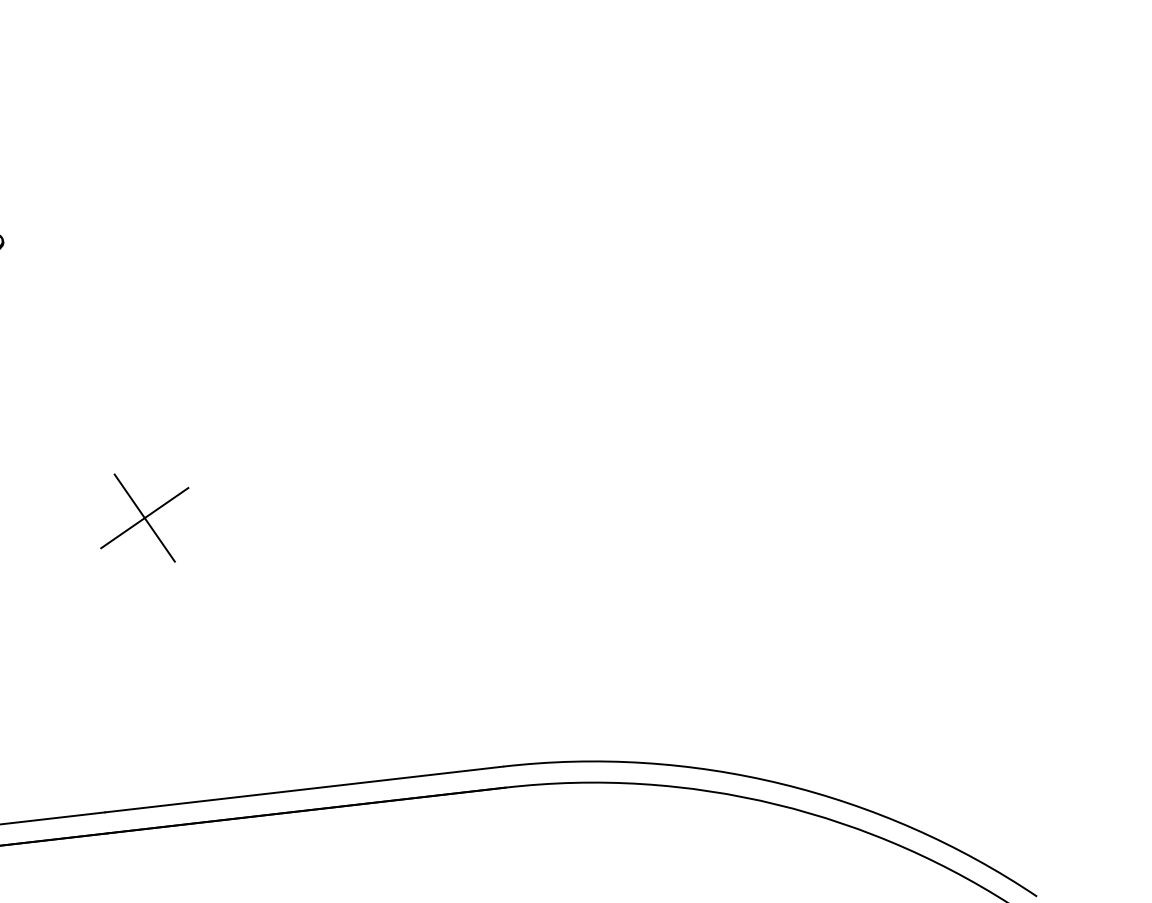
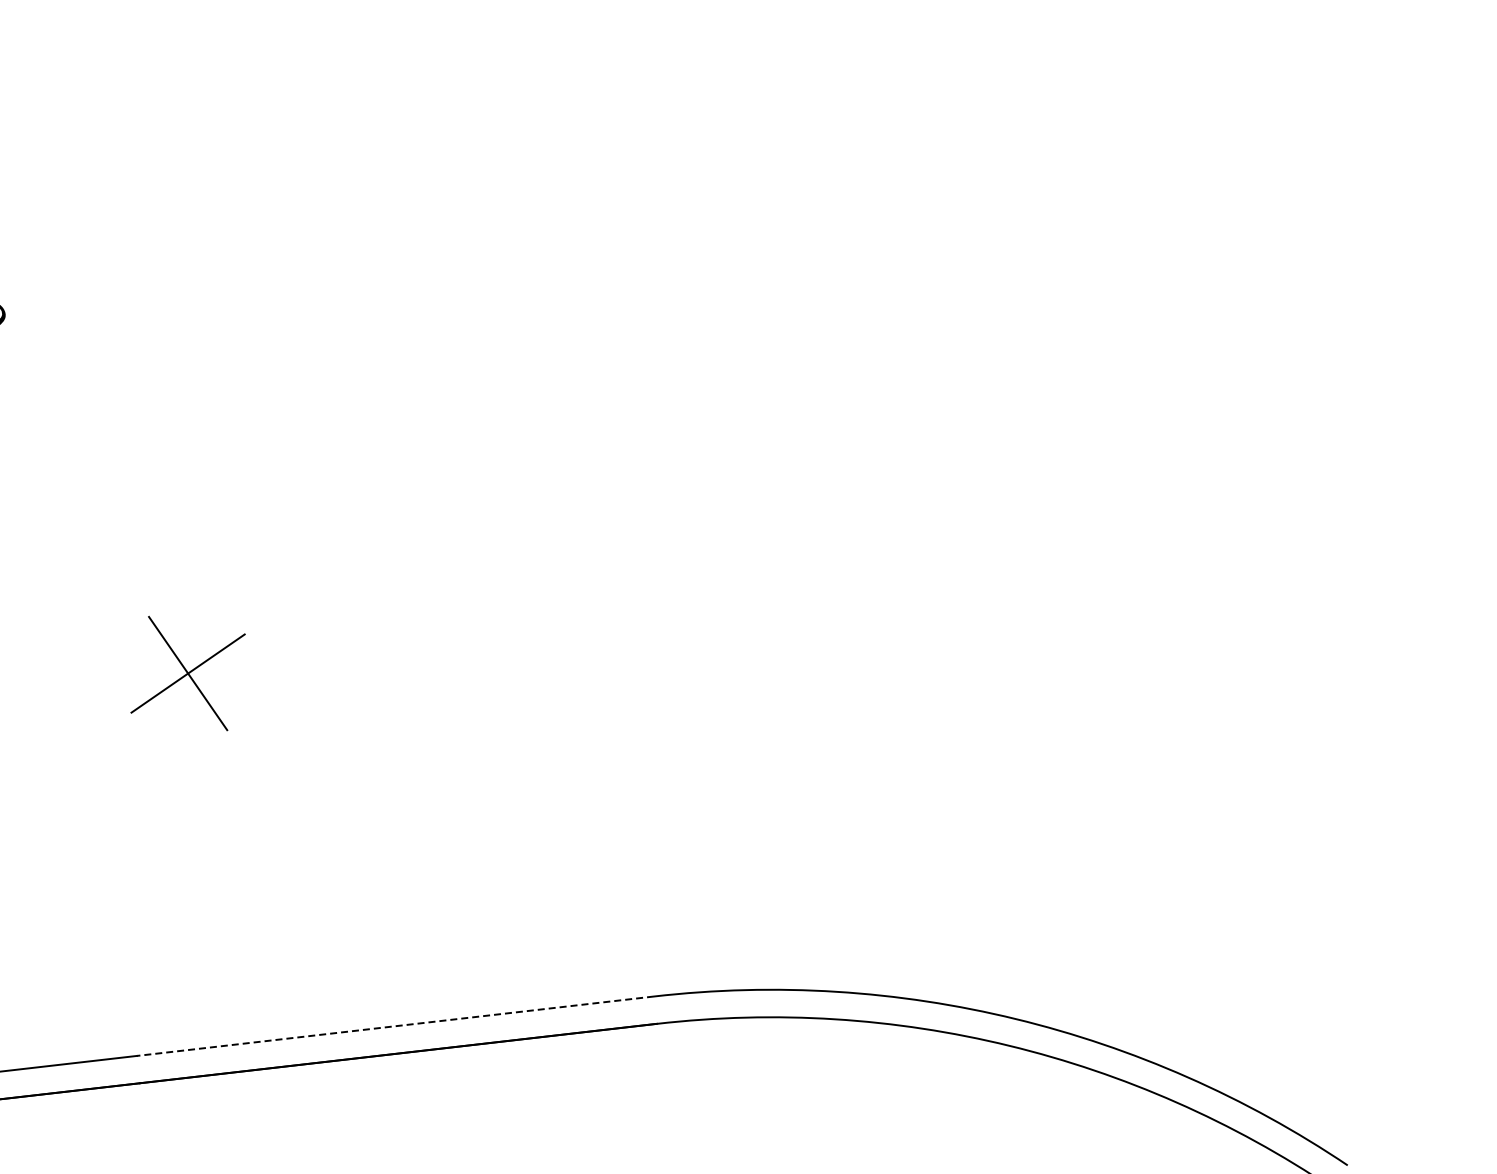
line: (303, 789) -> (394, 1026), solid -> dashed

